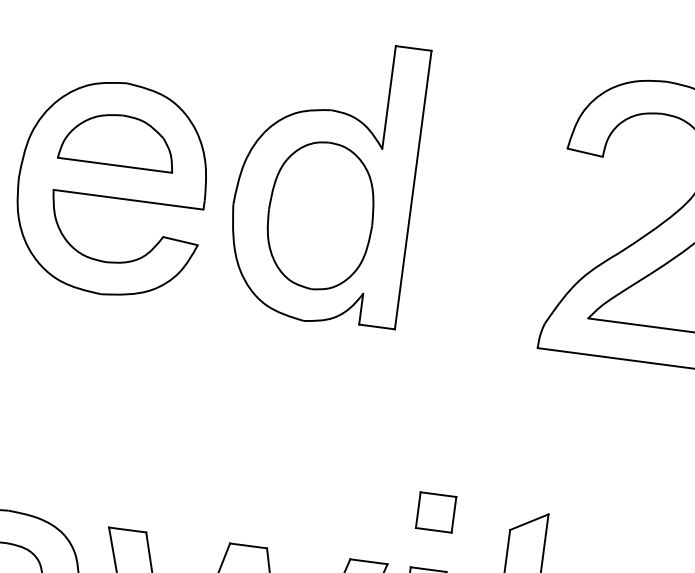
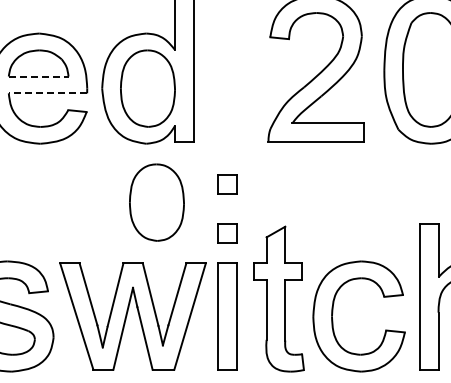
line: (114, 165) -> (38, 76), solid -> dashed
line: (127, 199) -> (47, 93), solid -> dashed
part: (448, 419) -> (227, 184), added
part: (308, 435) -> (156, 202), added

